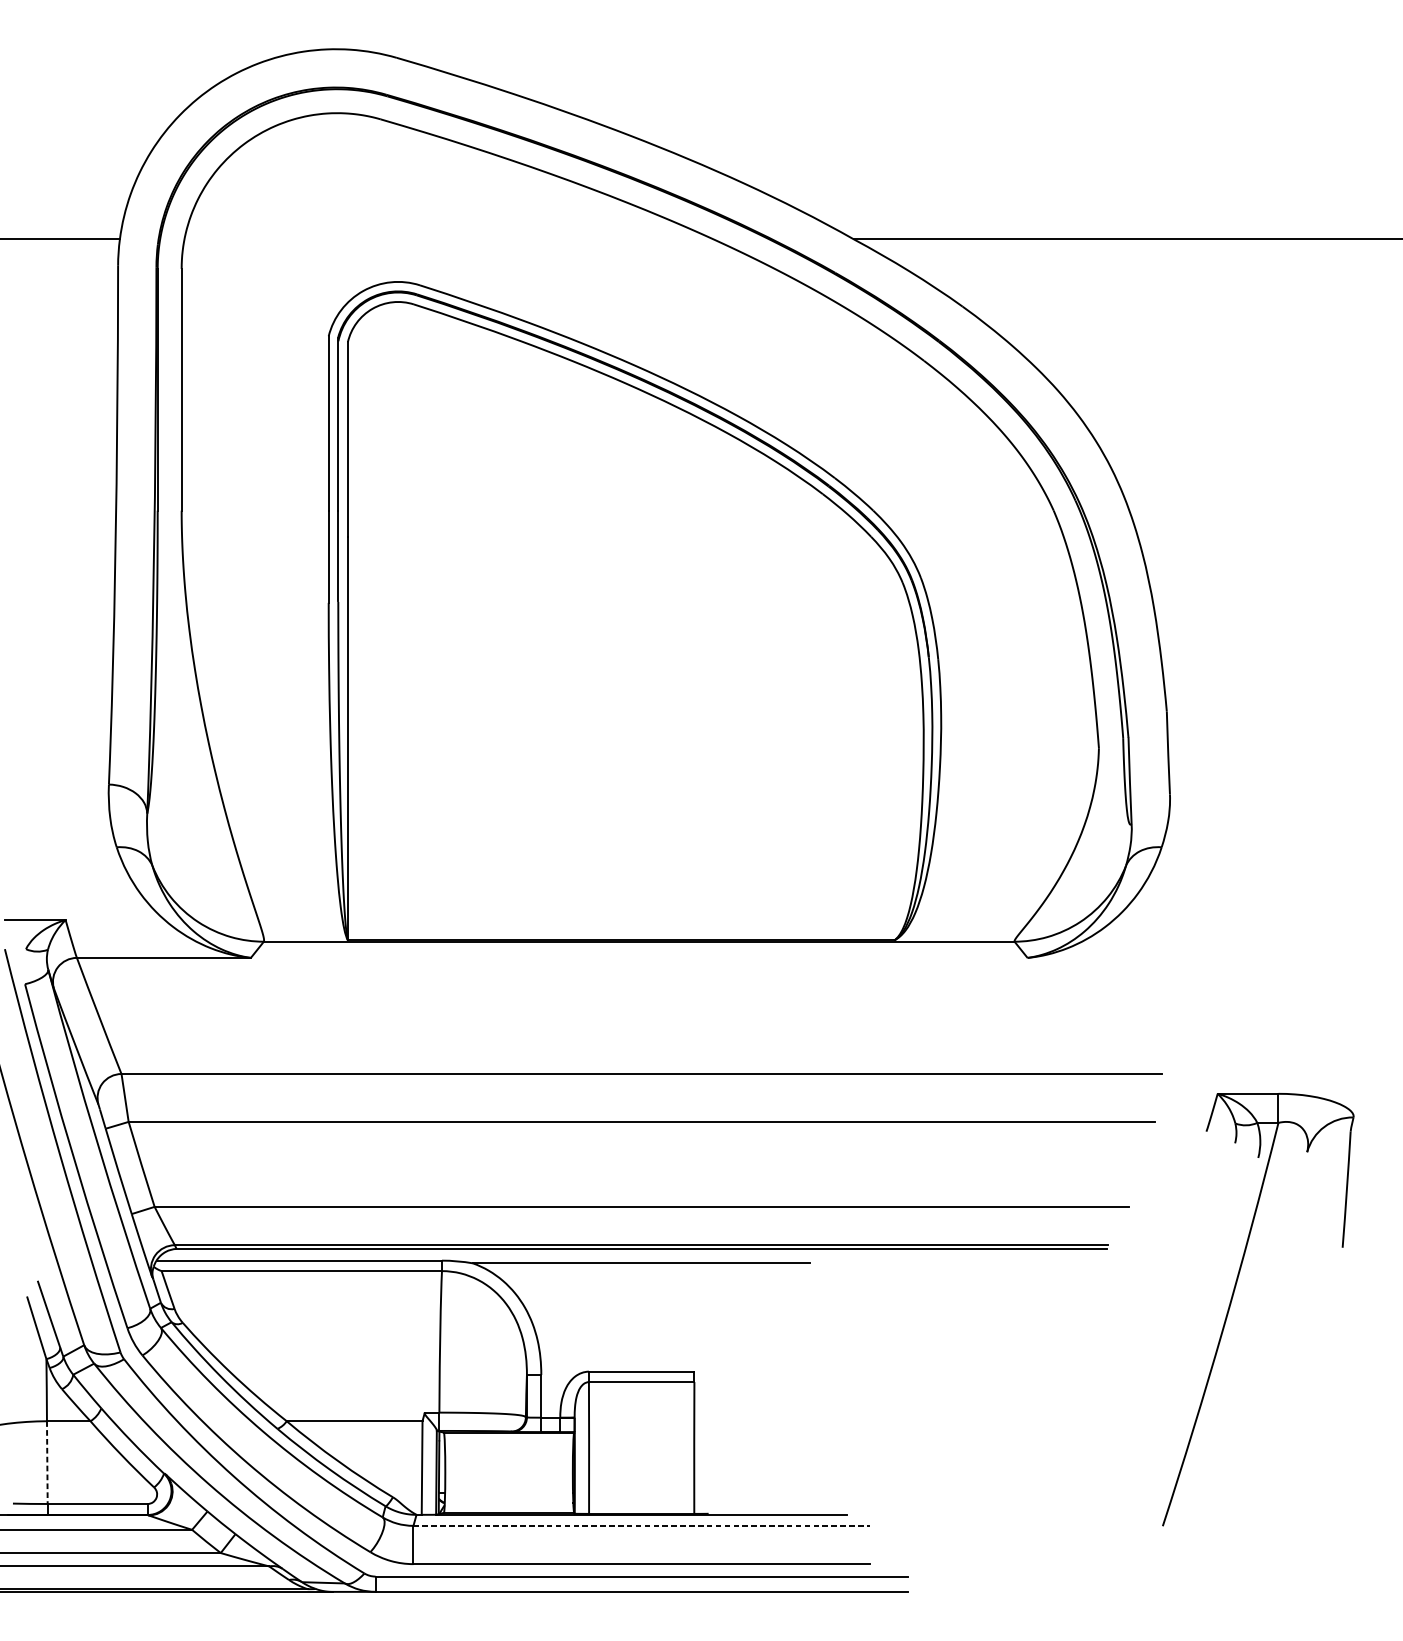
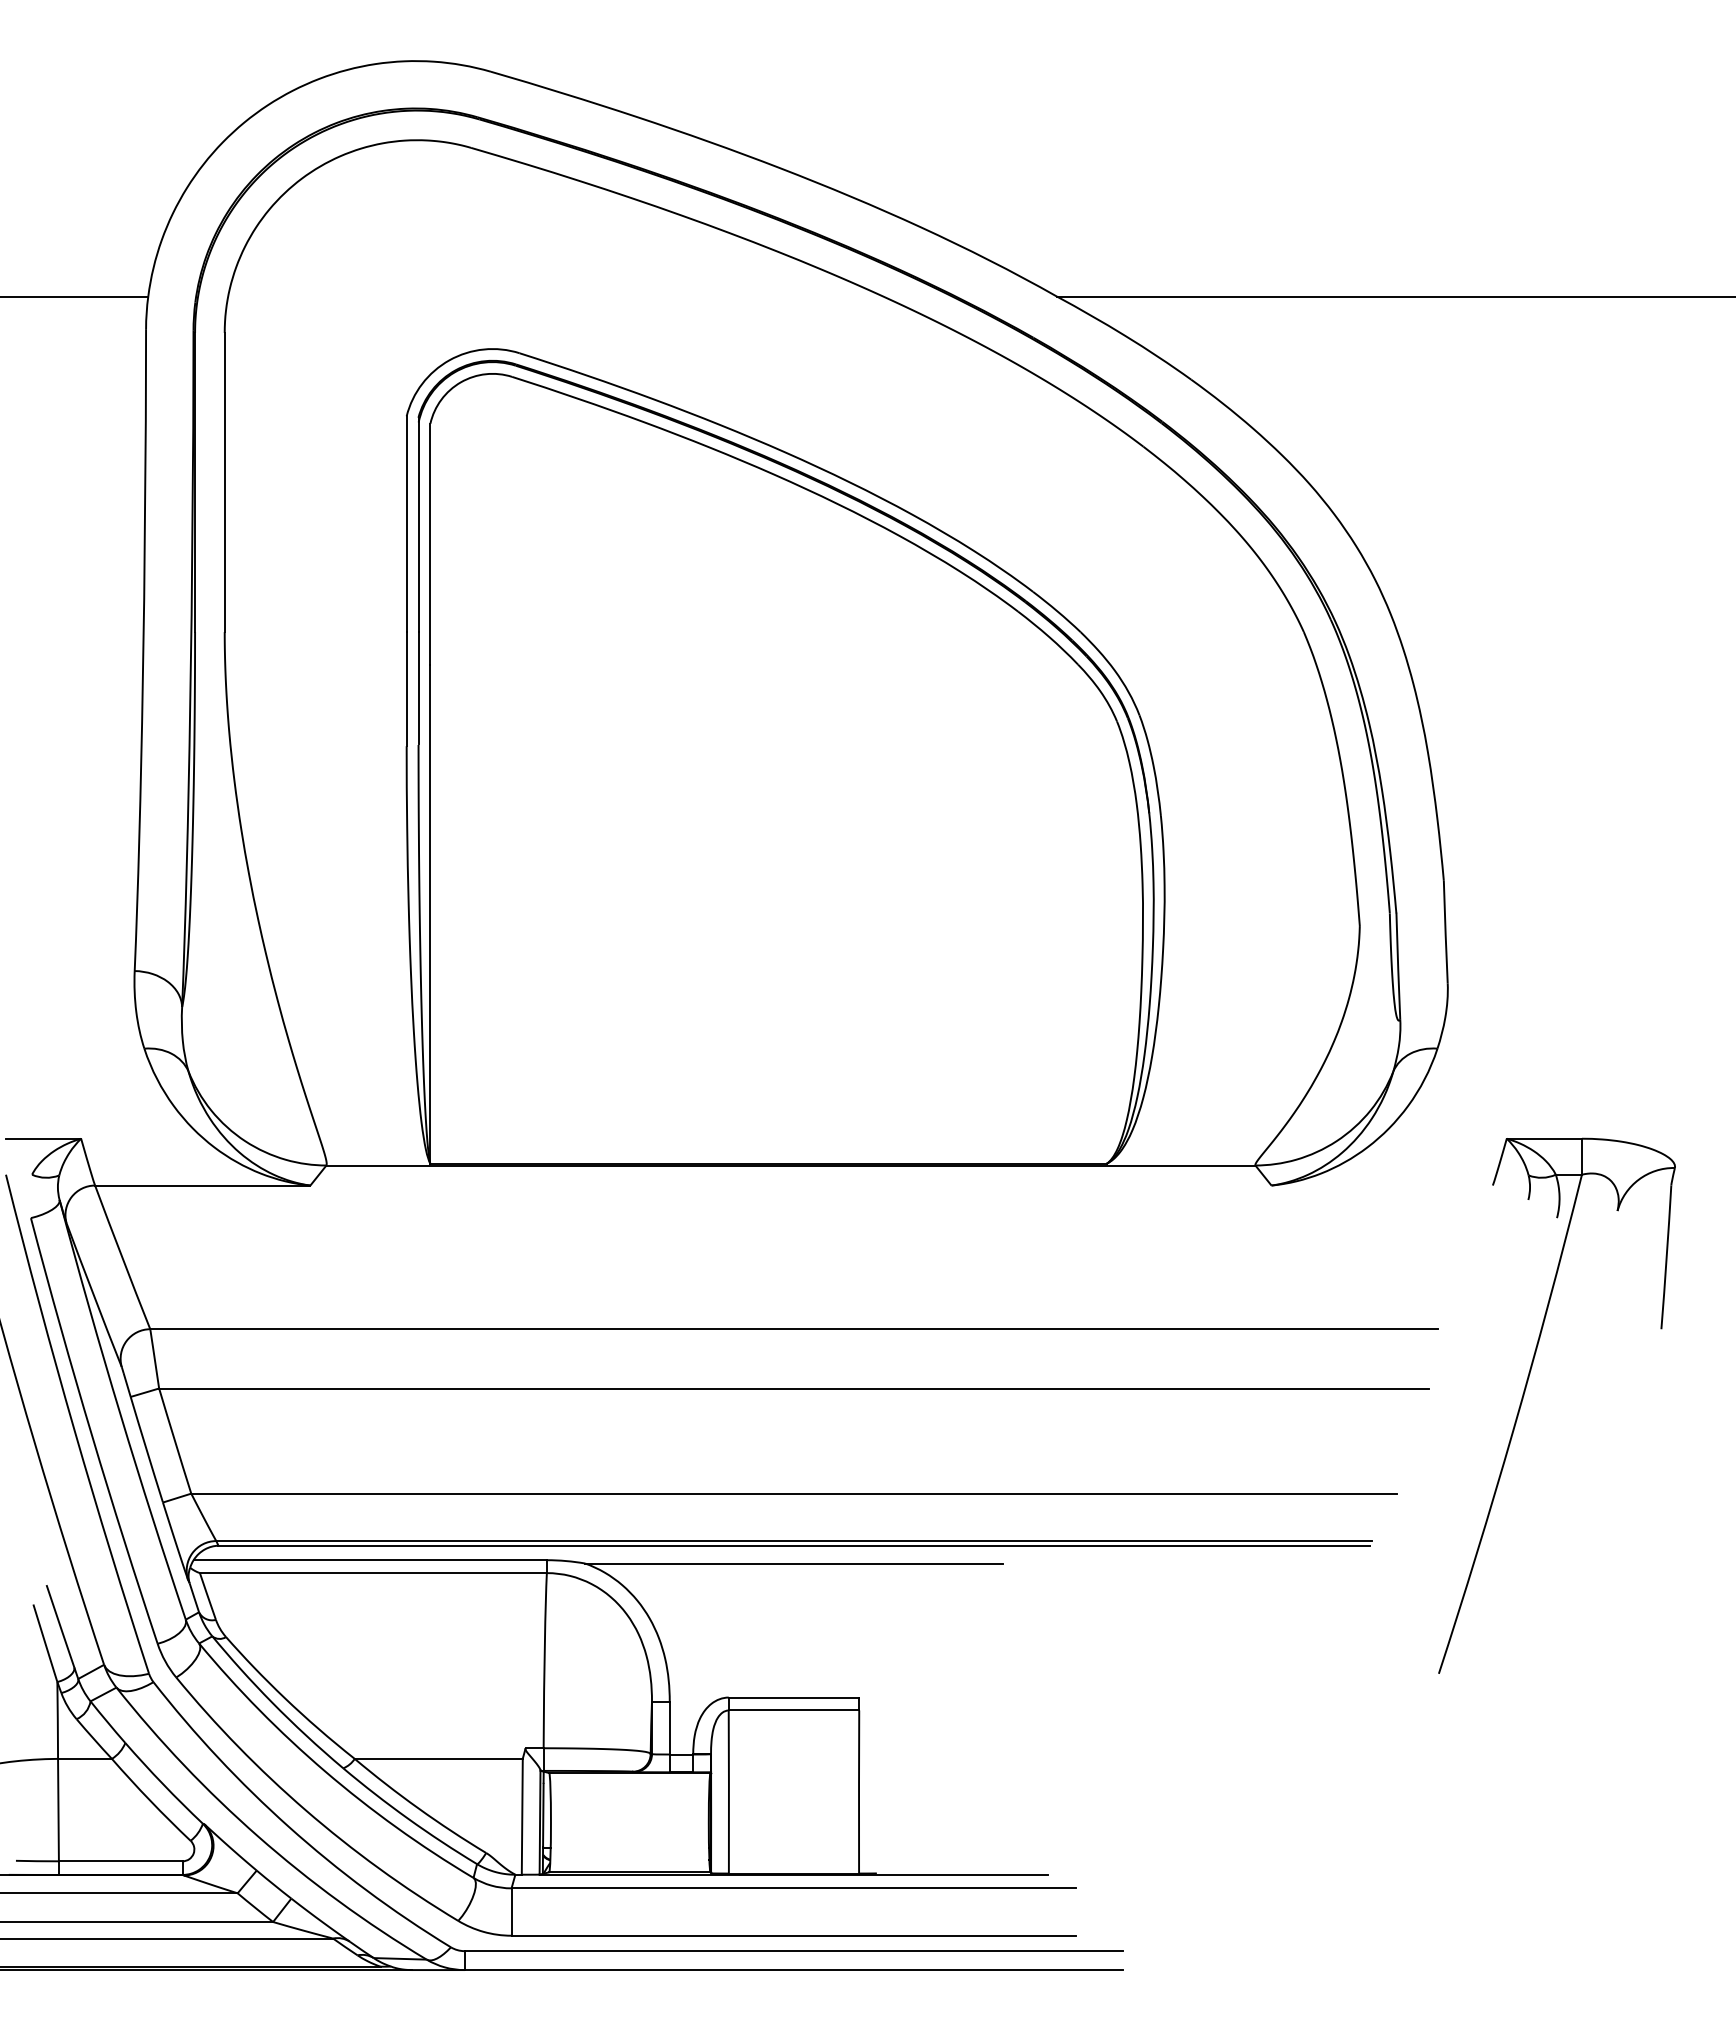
part: (1232, 1301) -> (1524, 1395), moved
line: (47, 1462) -> (58, 1810), dashed -> solid
line: (642, 1525) -> (794, 1888), dashed -> solid

